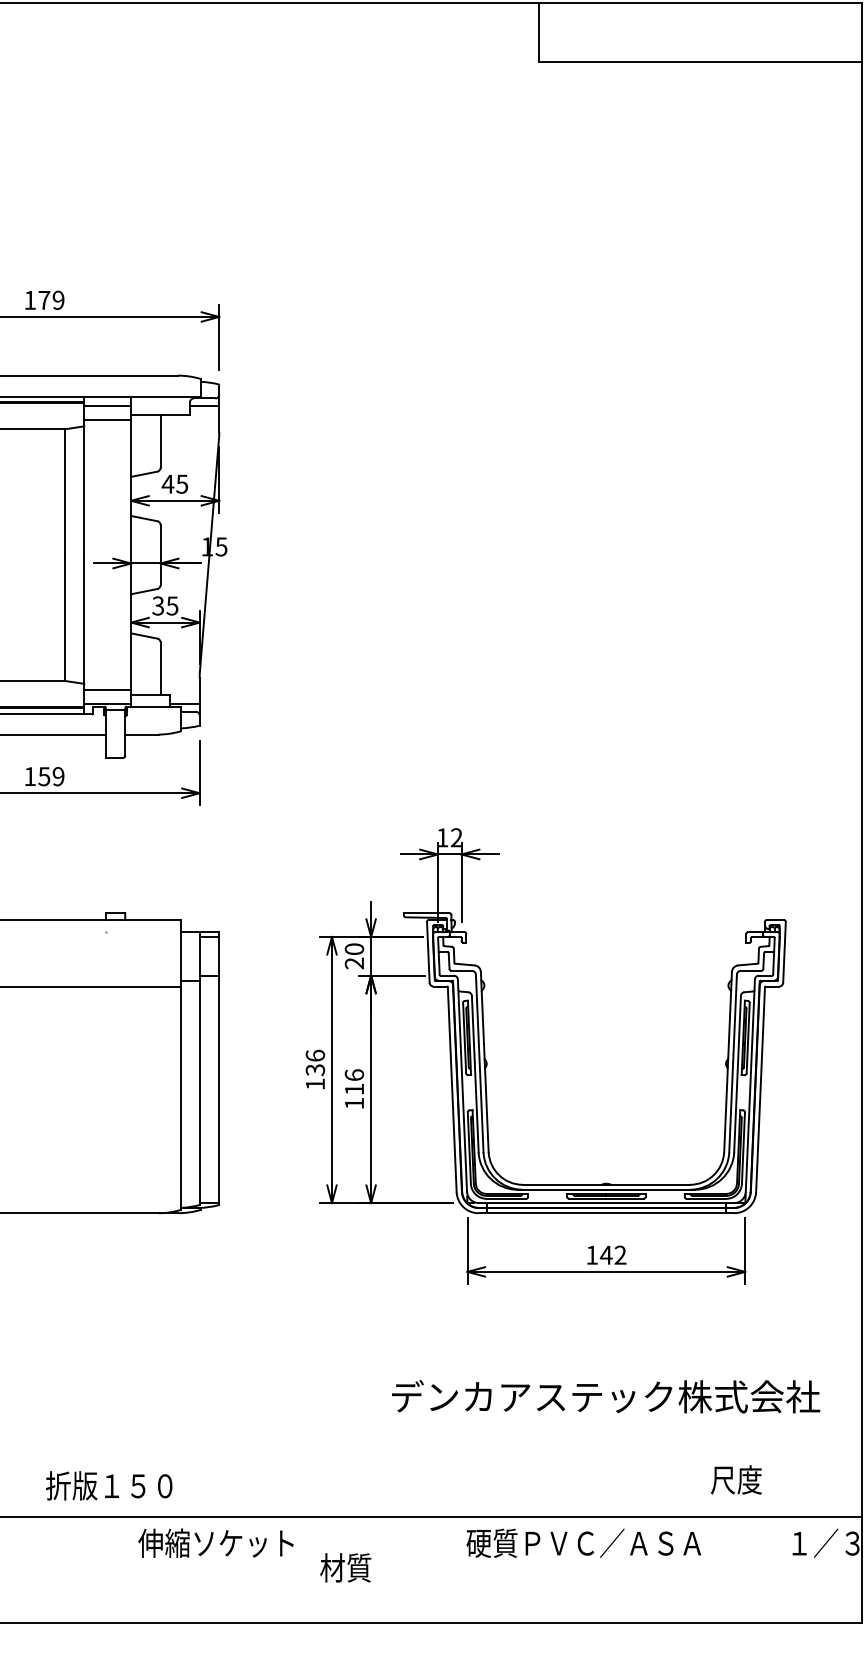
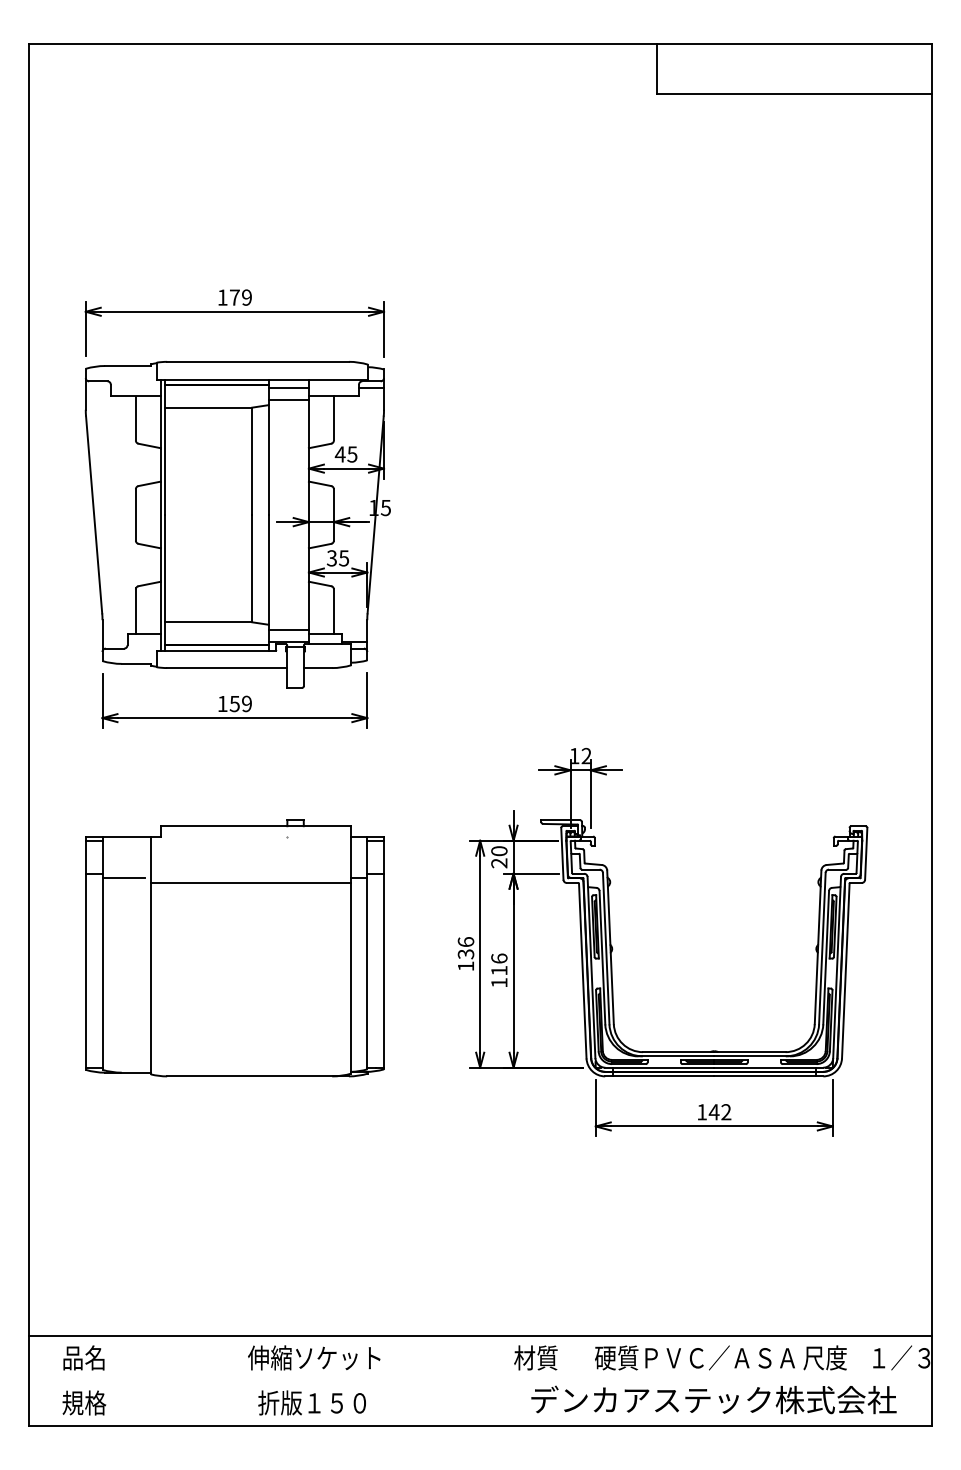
text: (605, 1396) -> (713, 1399), moved
text: (735, 1479) -> (824, 1357), moved
text: (108, 1485) -> (311, 1402), moved
text: (216, 1542) -> (314, 1357), moved
text: (345, 1567) -> (535, 1357), moved

